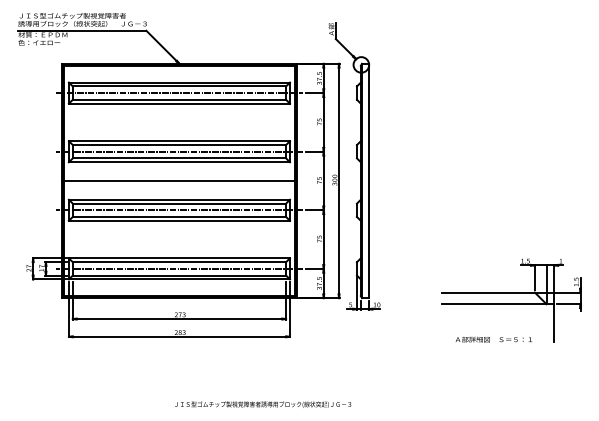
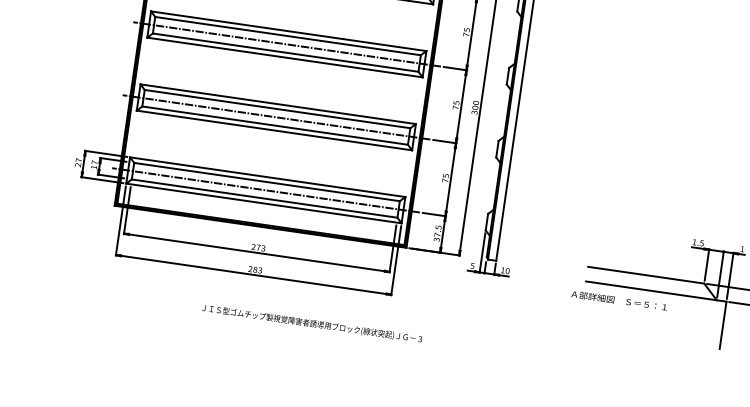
line: (179, 181) -> (281, 81), removed
text: (493, 339) -> (618, 300), moved
text: (263, 404) -> (312, 323), moved

